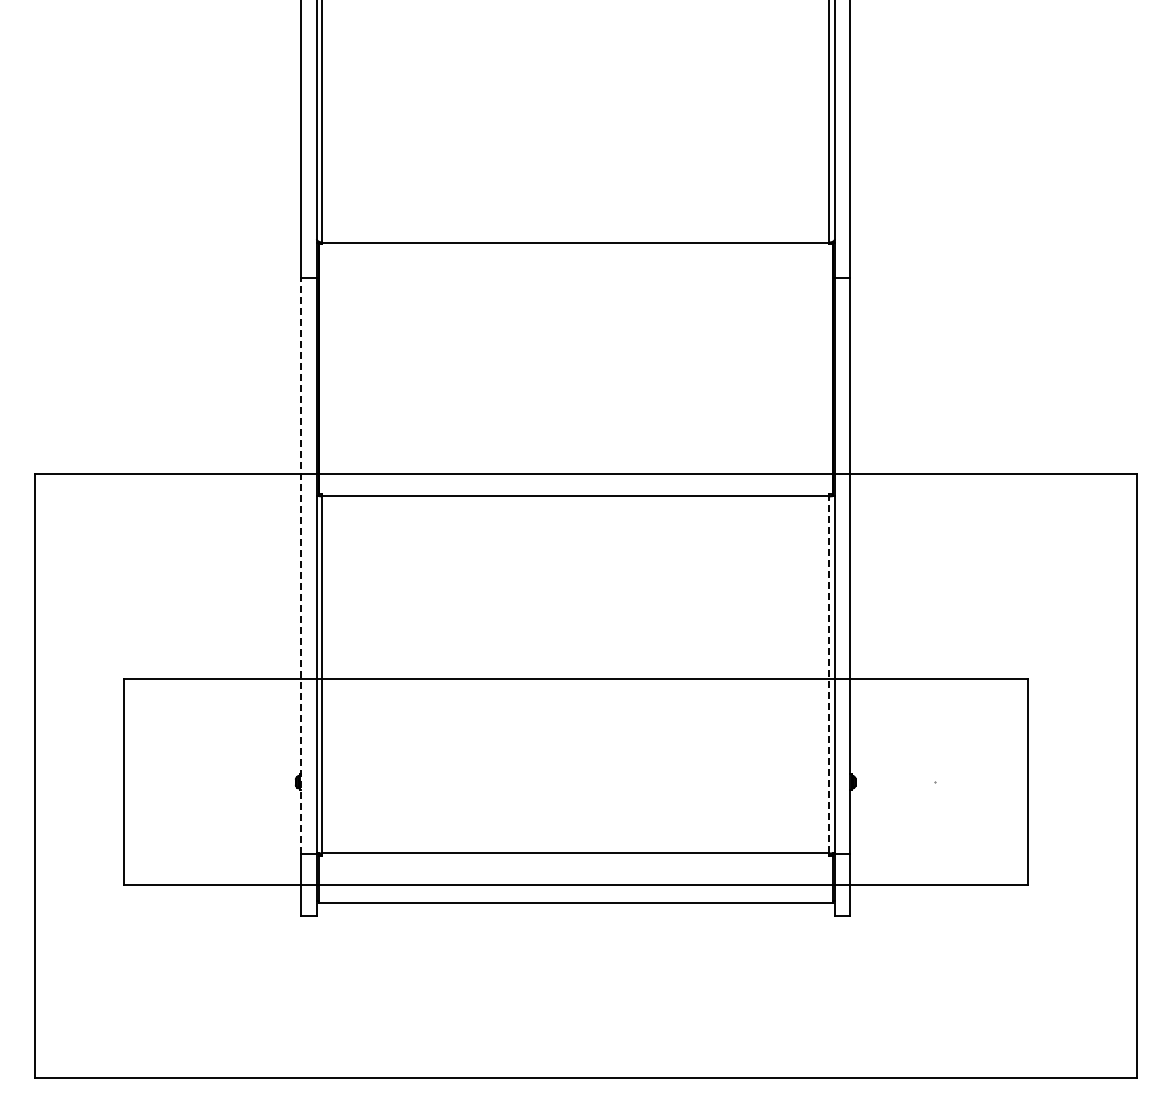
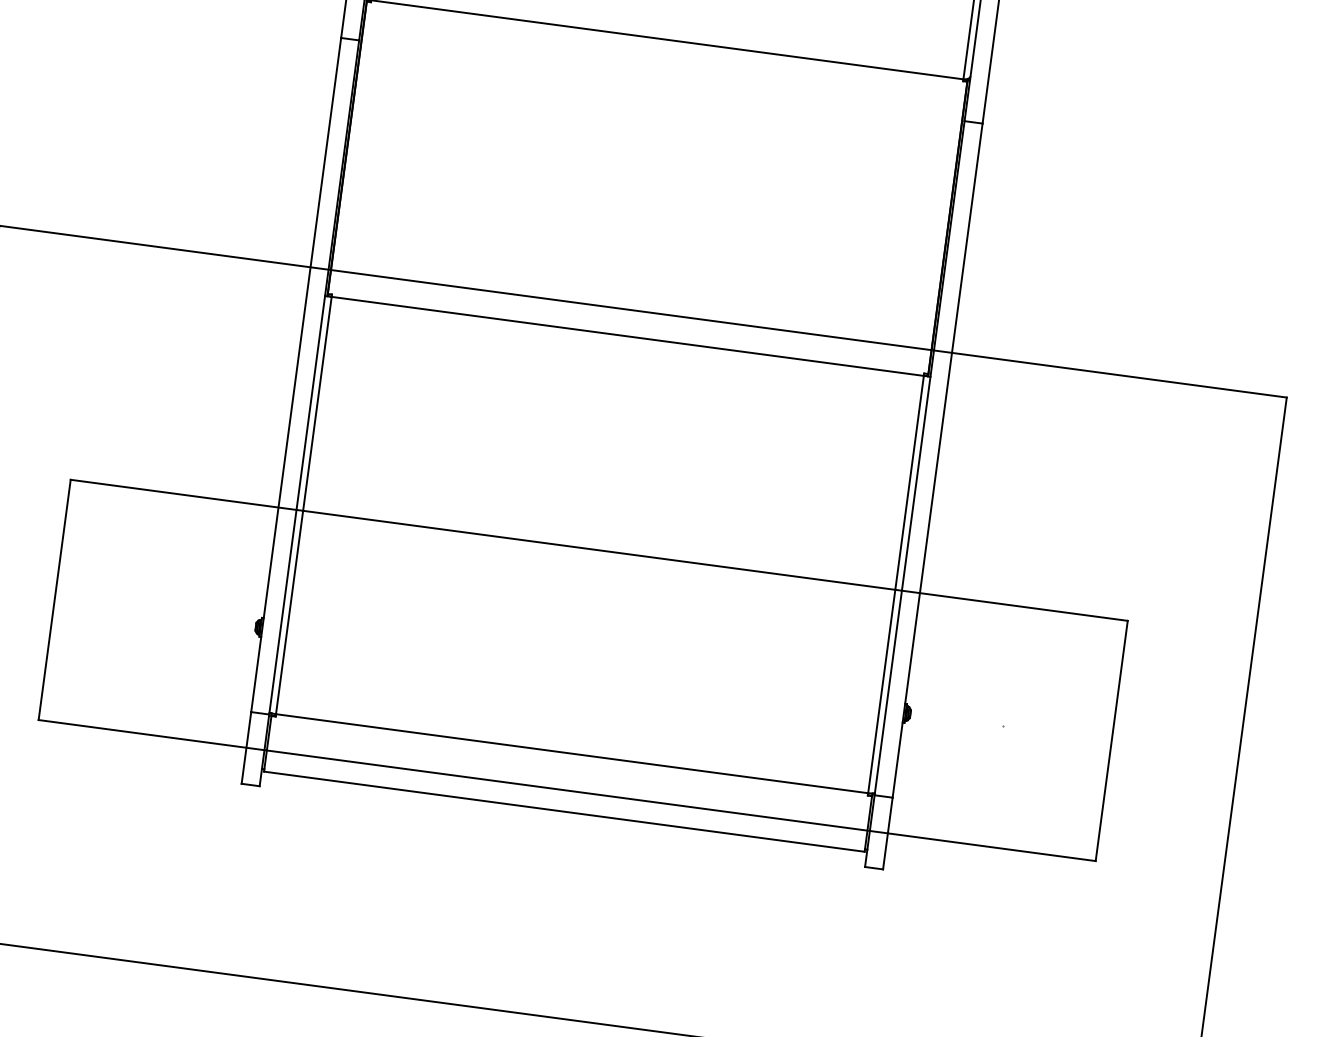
line: (301, 565) -> (296, 374), dashed -> solid
line: (829, 674) -> (896, 584), dashed -> solid

